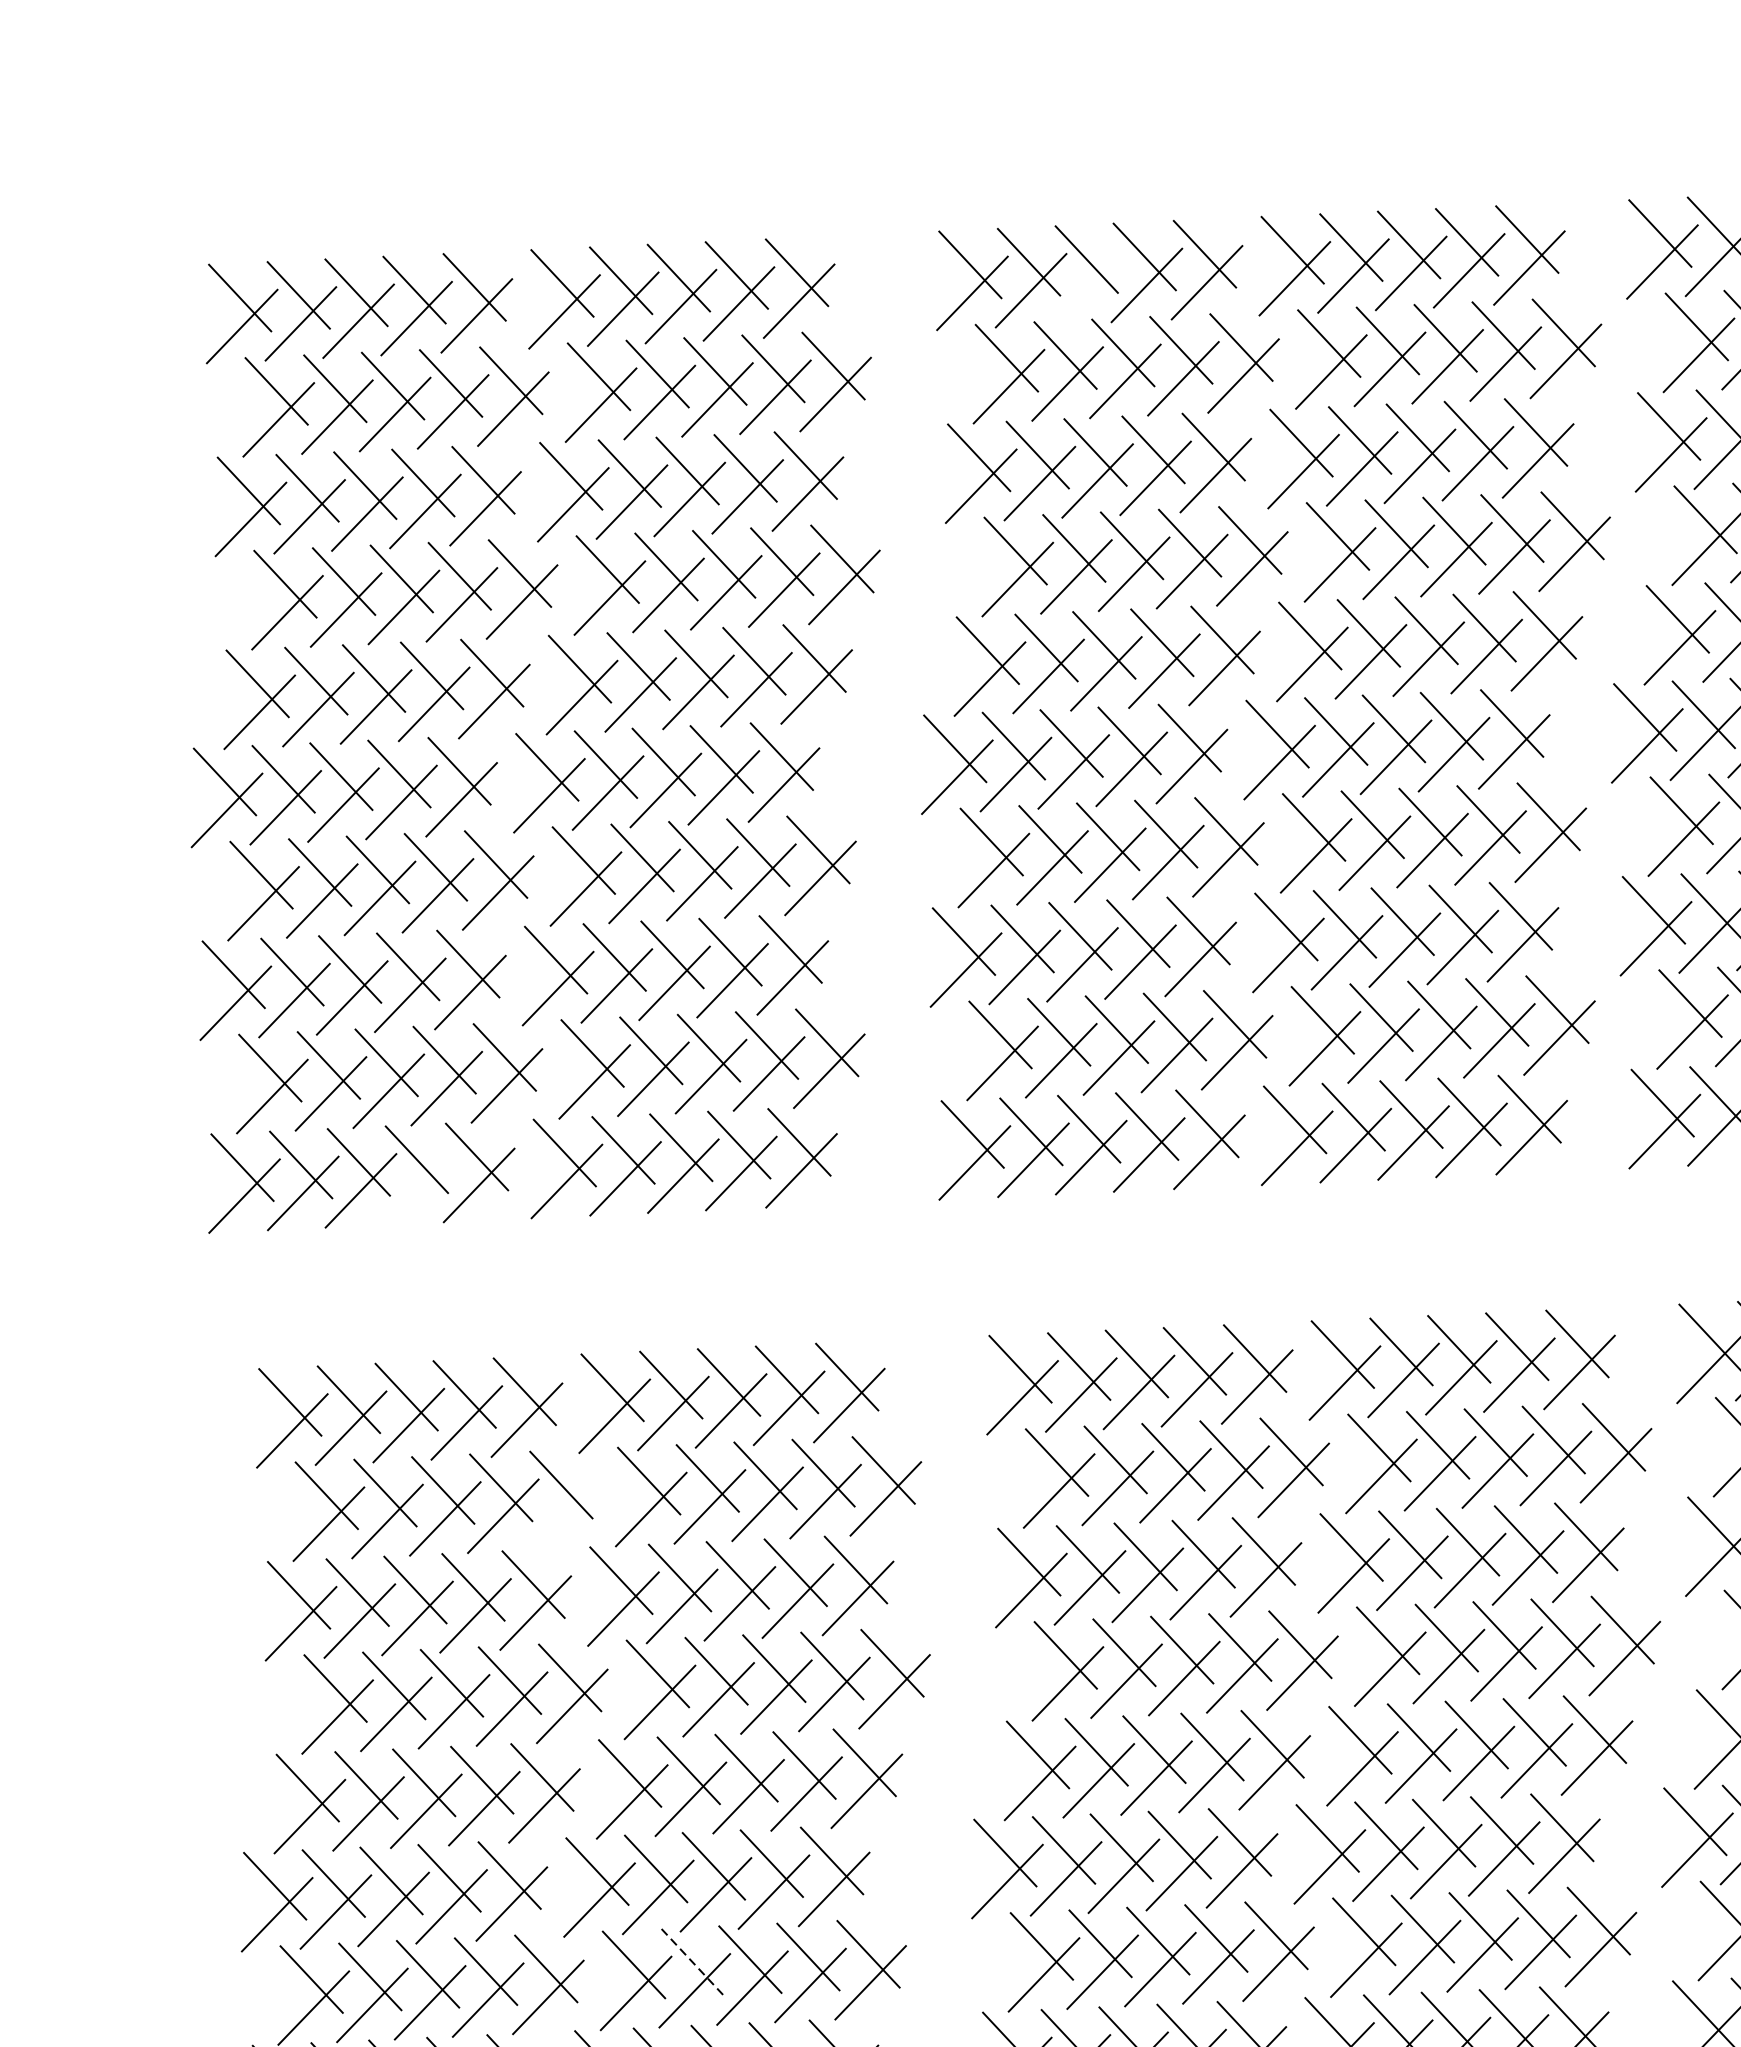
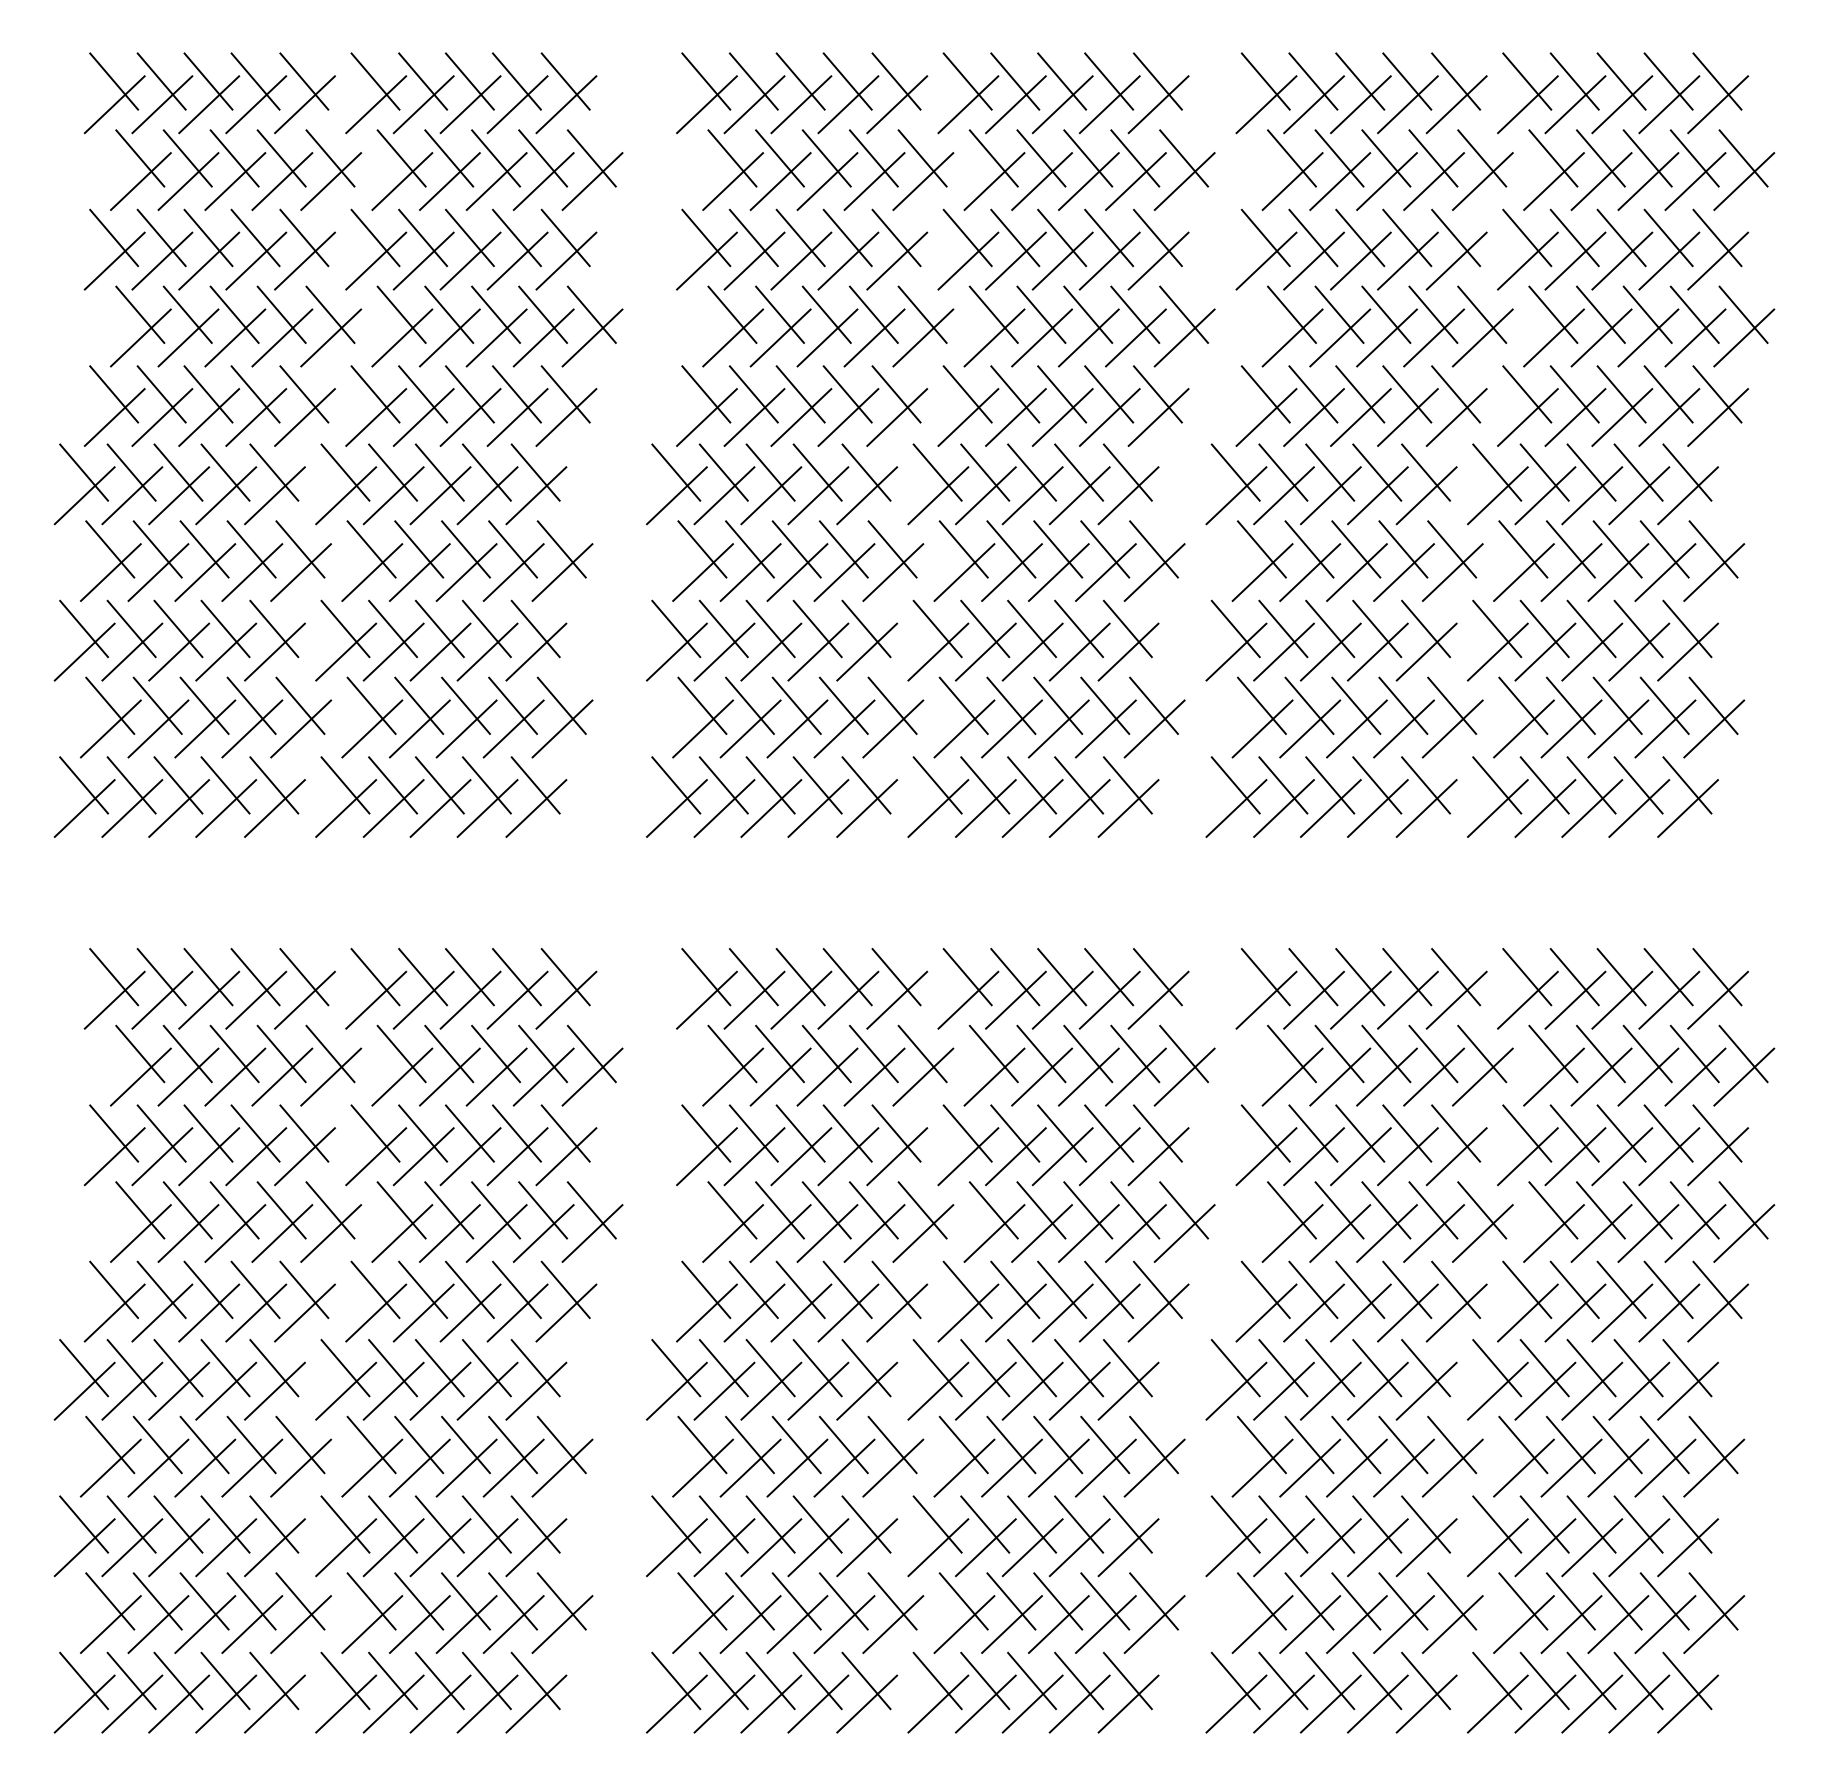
line: (1089, 287) -> (801, 104), added
line: (419, 1188) -> (226, 808), added
line: (563, 1512) -> (331, 1076), added
line: (693, 1962) -> (419, 1445), dashed -> solid

